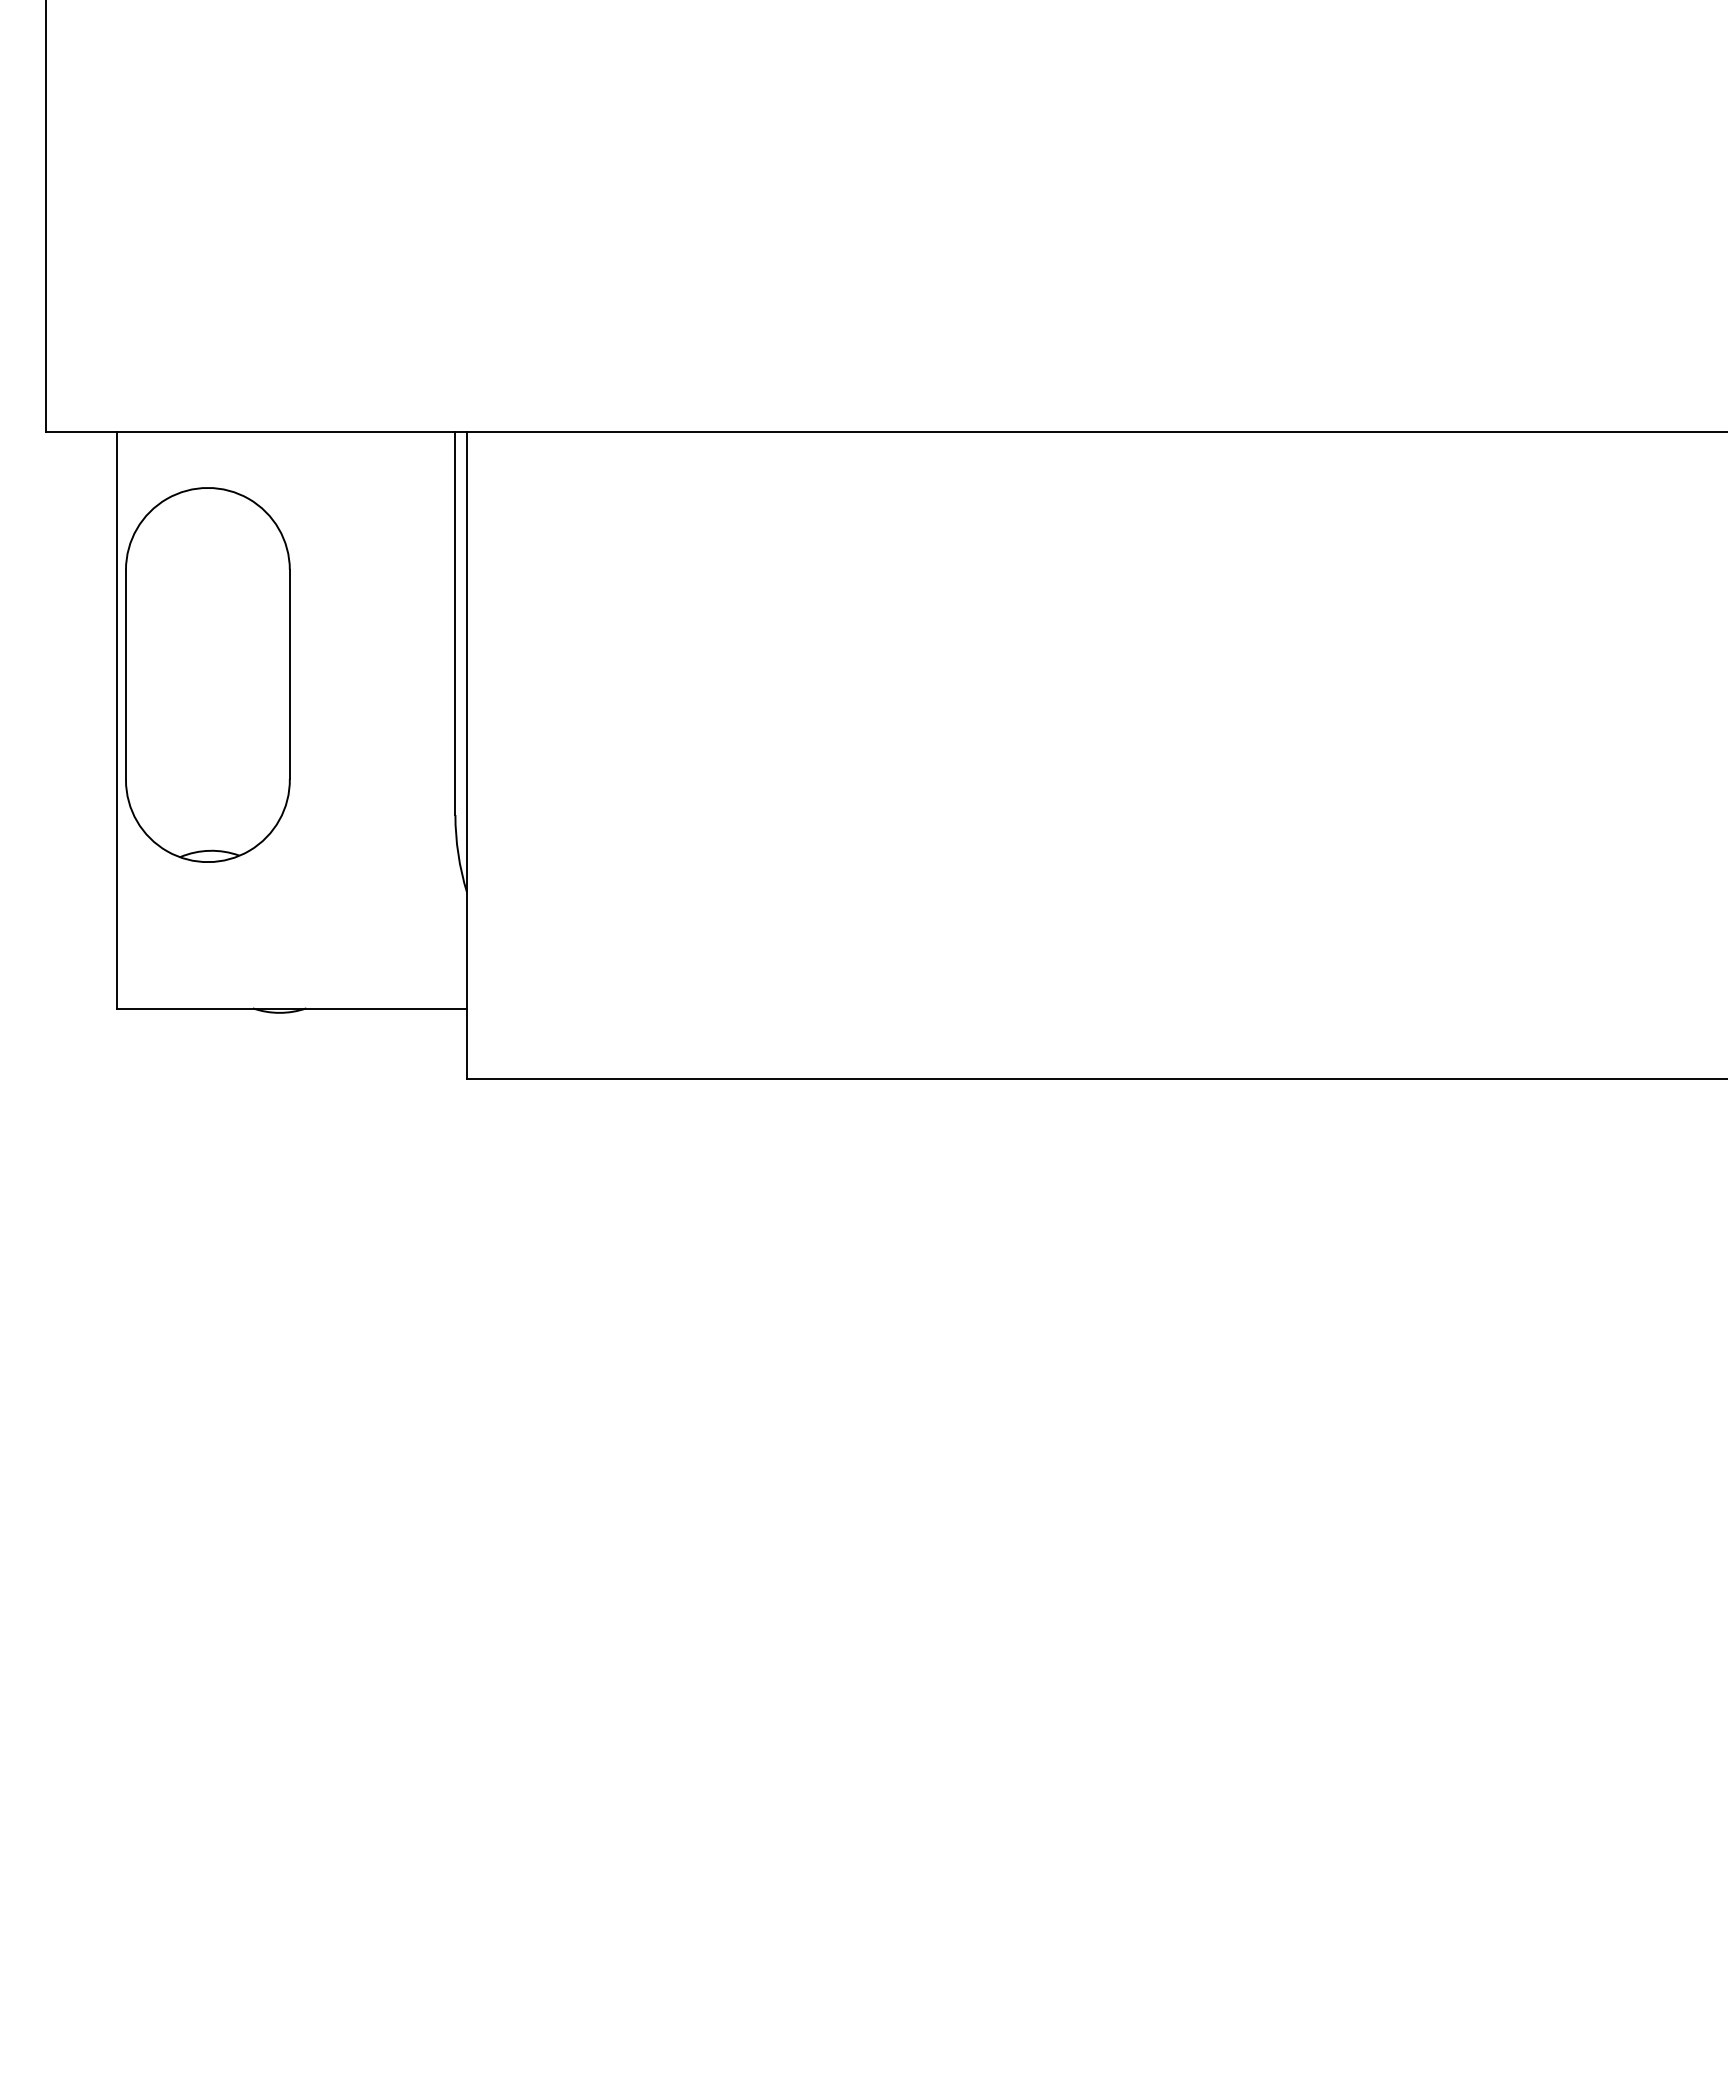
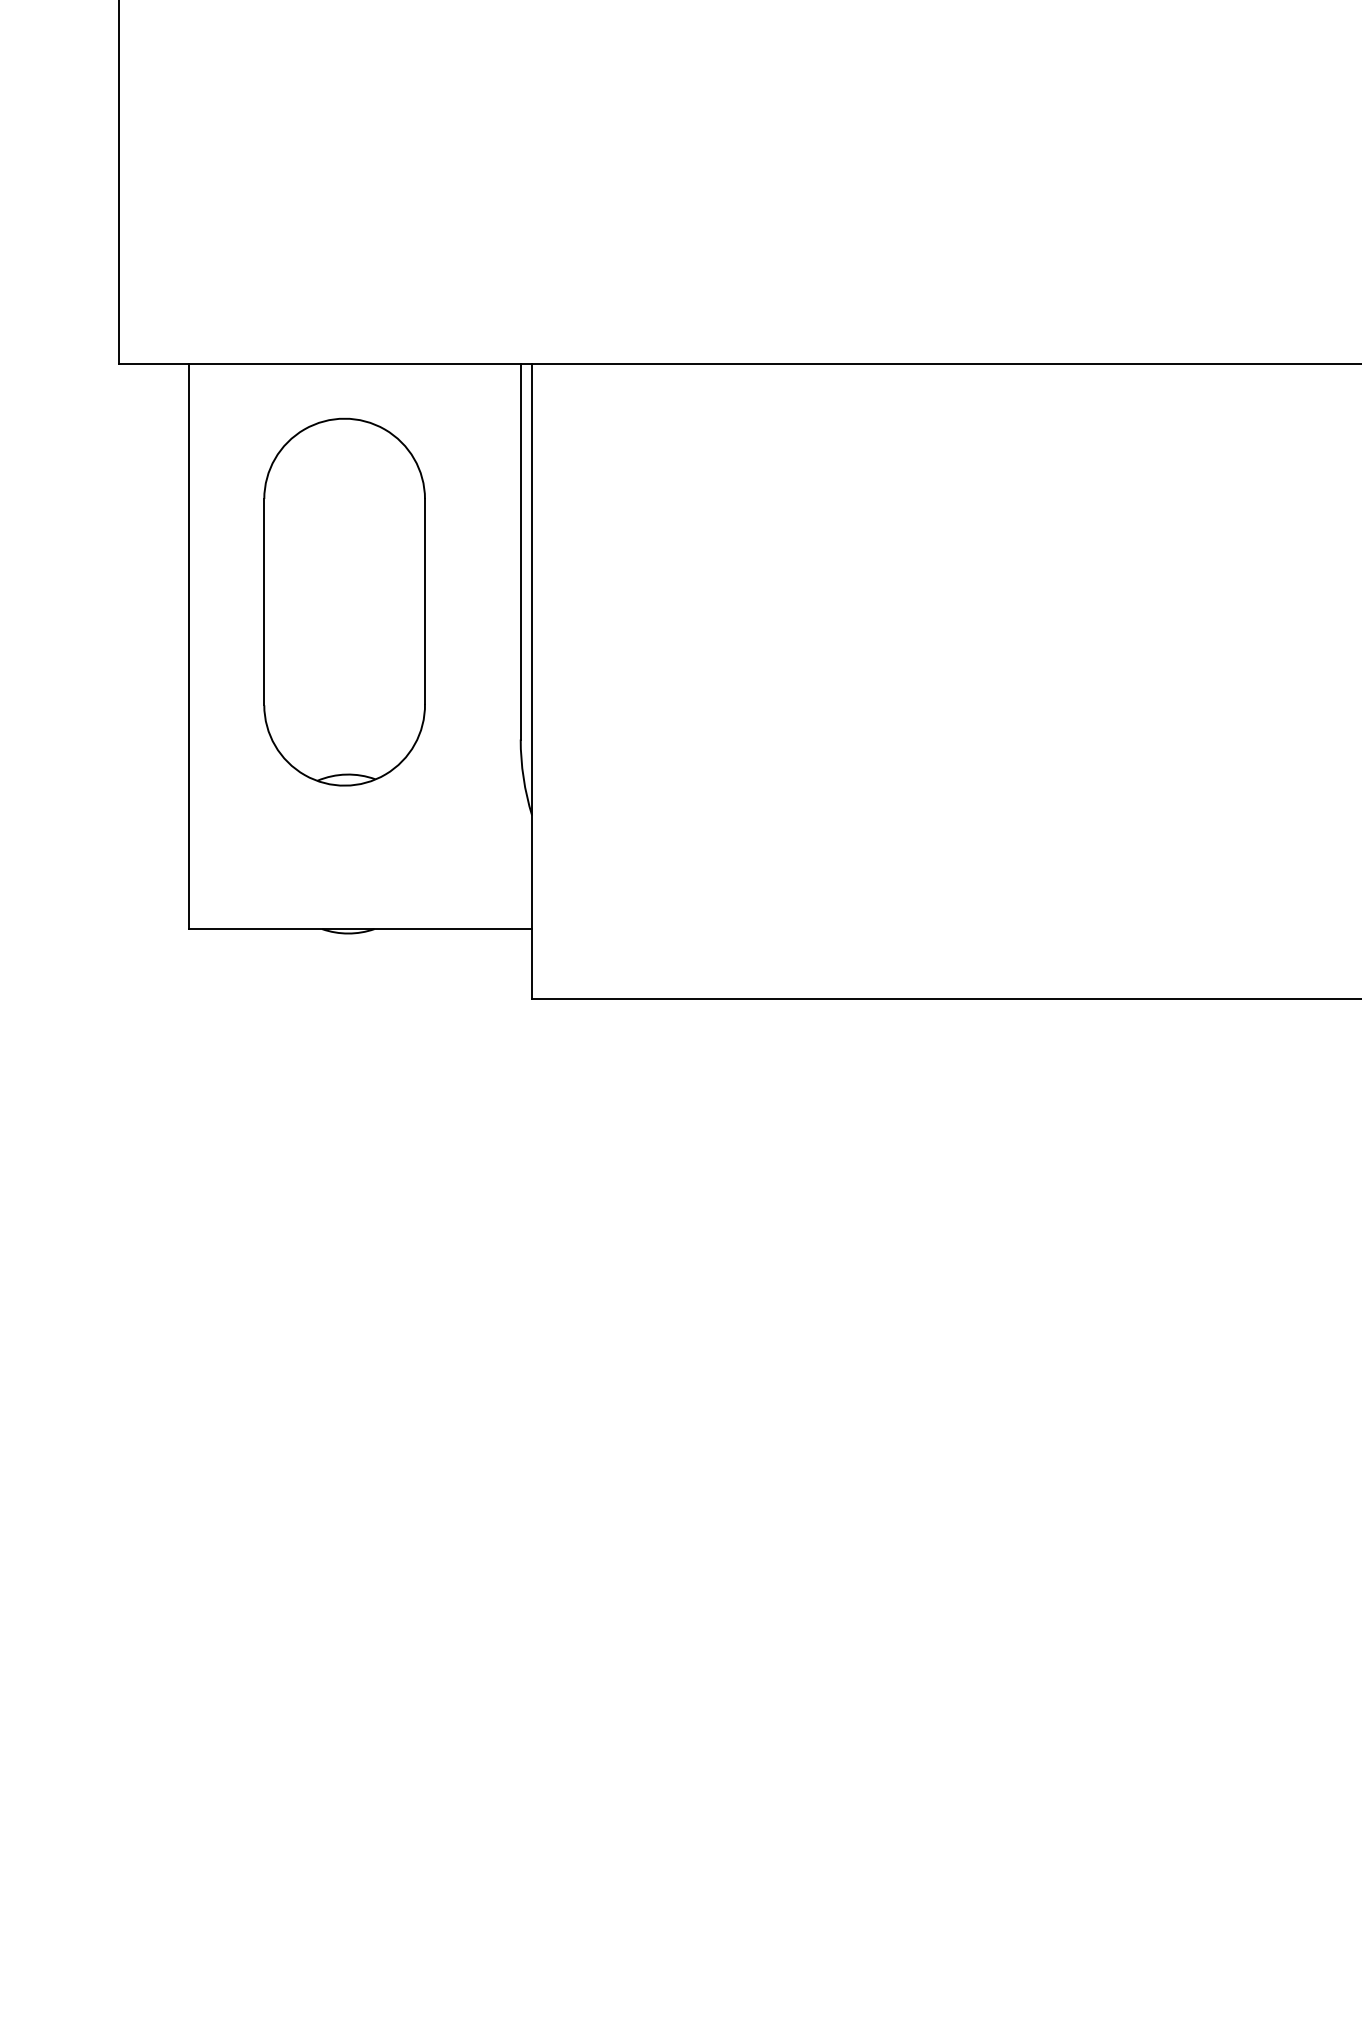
part: (207, 674) -> (344, 601), moved

